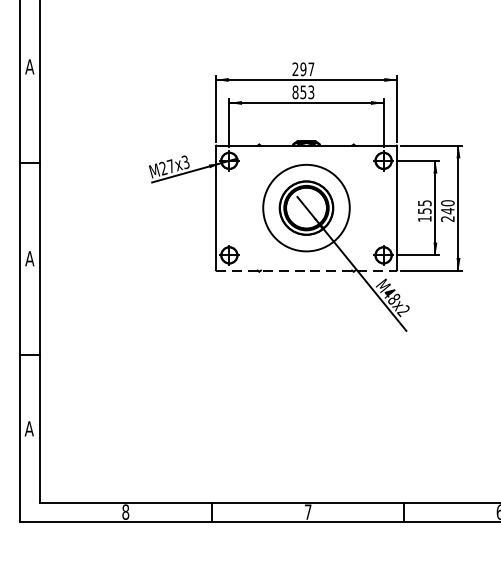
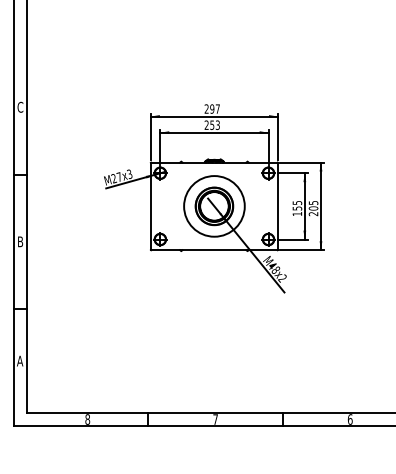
text: (29, 65) -> (20, 106), A -> C
text: (295, 91) -> (206, 124), 853 -> 253
text: (447, 206) -> (313, 205), 240 -> 205
text: (29, 258) -> (20, 241), A -> B
line: (306, 271) -> (214, 250), dashed -> solid

